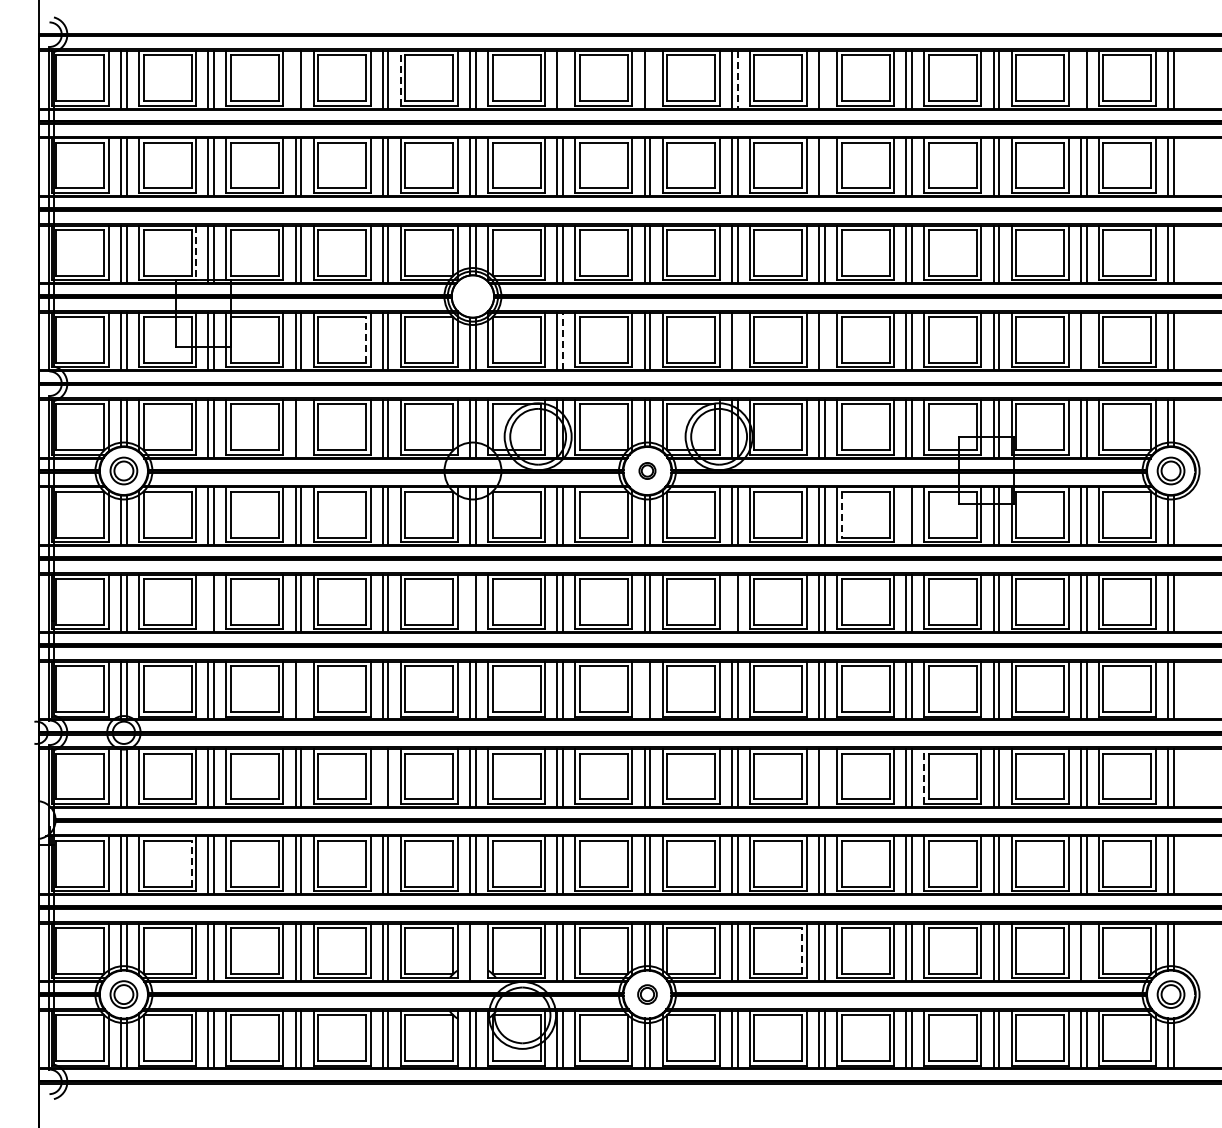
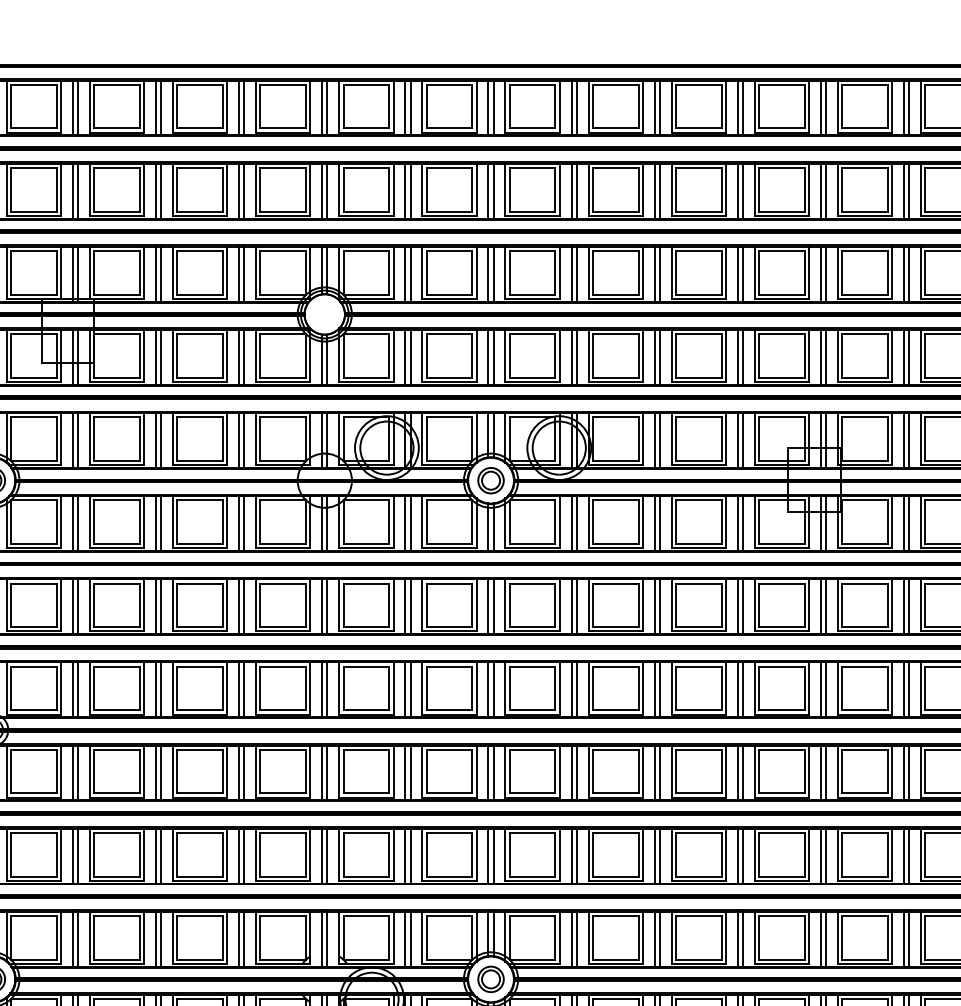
line: (400, 77) -> (255, 105), dashed -> solid
line: (295, 79) -> (155, 107), added
line: (563, 79) -> (411, 107), added
line: (650, 79) -> (493, 107), added
line: (737, 79) -> (576, 107), dashed -> solid
line: (824, 79) -> (659, 107), added
line: (1081, 79) -> (904, 107), added
line: (824, 166) -> (659, 190), added
line: (196, 253) -> (61, 273), dashed -> solid
line: (366, 340) -> (223, 356), dashed -> solid
line: (563, 341) -> (411, 357), dashed -> solid
line: (737, 341) -> (576, 357), added
line: (824, 341) -> (659, 357), added
line: (1086, 341) -> (909, 357), added
line: (301, 428) -> (161, 440), added
part: (647, 470) -> (491, 480), size x1.67
line: (841, 514) -> (675, 522), dashed -> solid
line: (906, 515) -> (737, 523), added
line: (208, 603) -> (72, 606), added
line: (470, 603) -> (322, 606), added
line: (731, 603) -> (571, 606), added
line: (301, 690) -> (161, 689), added
line: (644, 690) -> (488, 689), added
line: (924, 775) -> (754, 770), dashed -> solid
line: (382, 777) -> (238, 772), added
line: (824, 777) -> (659, 772), added
line: (191, 863) -> (56, 854), dashed -> solid
line: (802, 950) -> (638, 937), dashed -> solid
line: (475, 952) -> (327, 939), added
line: (1086, 952) -> (909, 939), added
part: (647, 994) -> (491, 979), size x1.43

